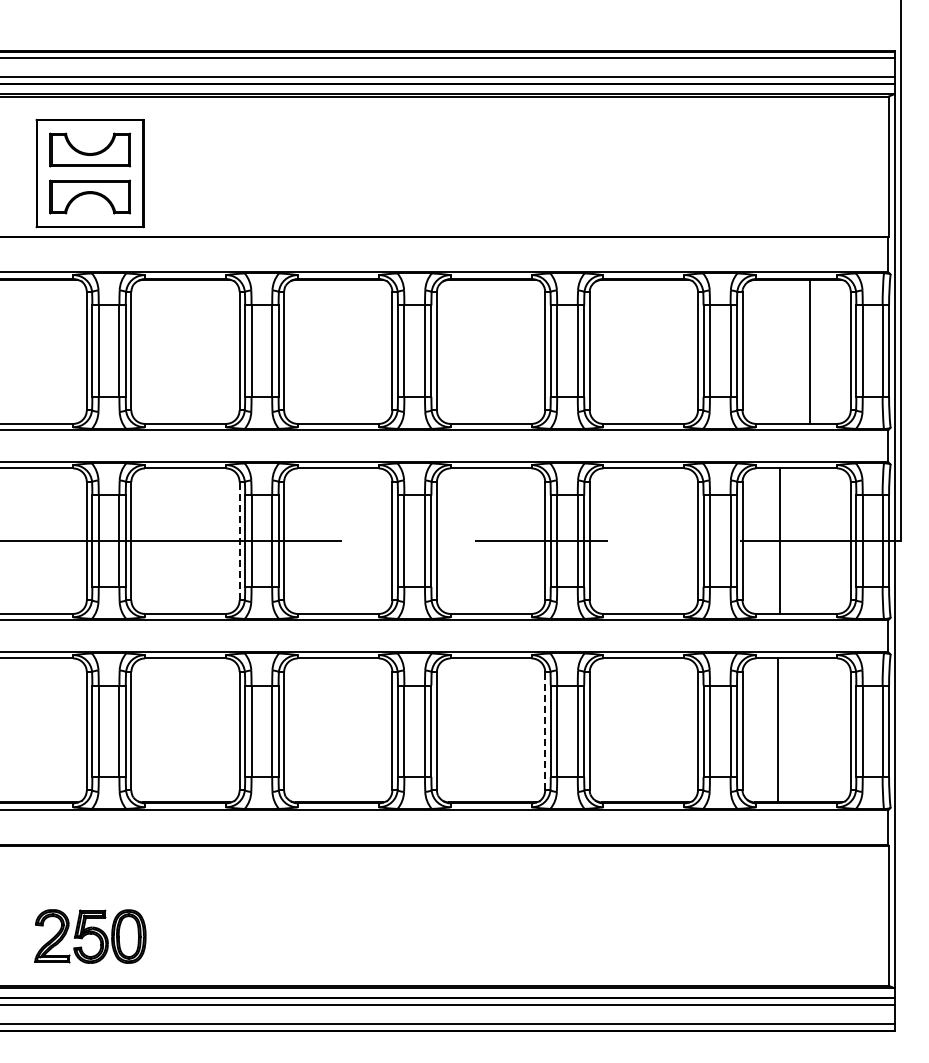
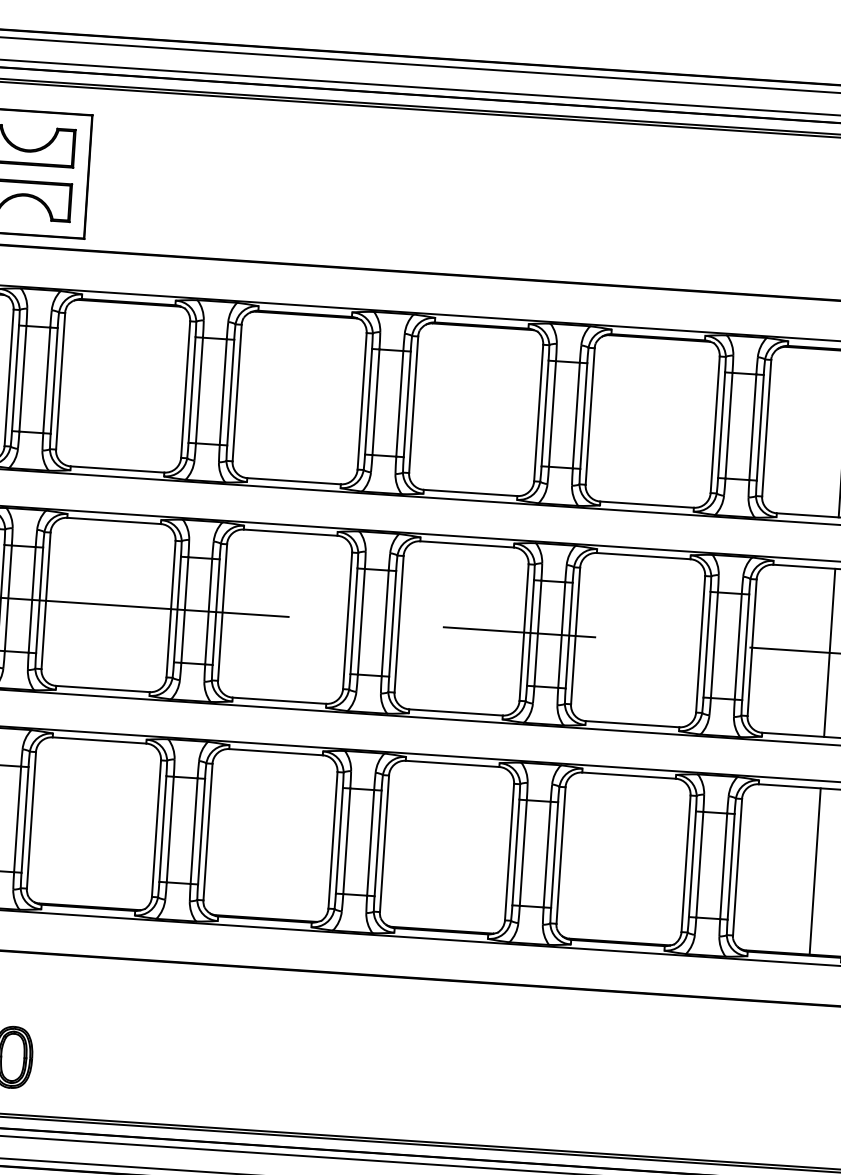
line: (239, 540) -> (170, 608), dashed -> solid
line: (779, 540) -> (829, 652), moved
line: (545, 730) -> (509, 851), dashed -> solid
line: (777, 730) -> (814, 871), moved

